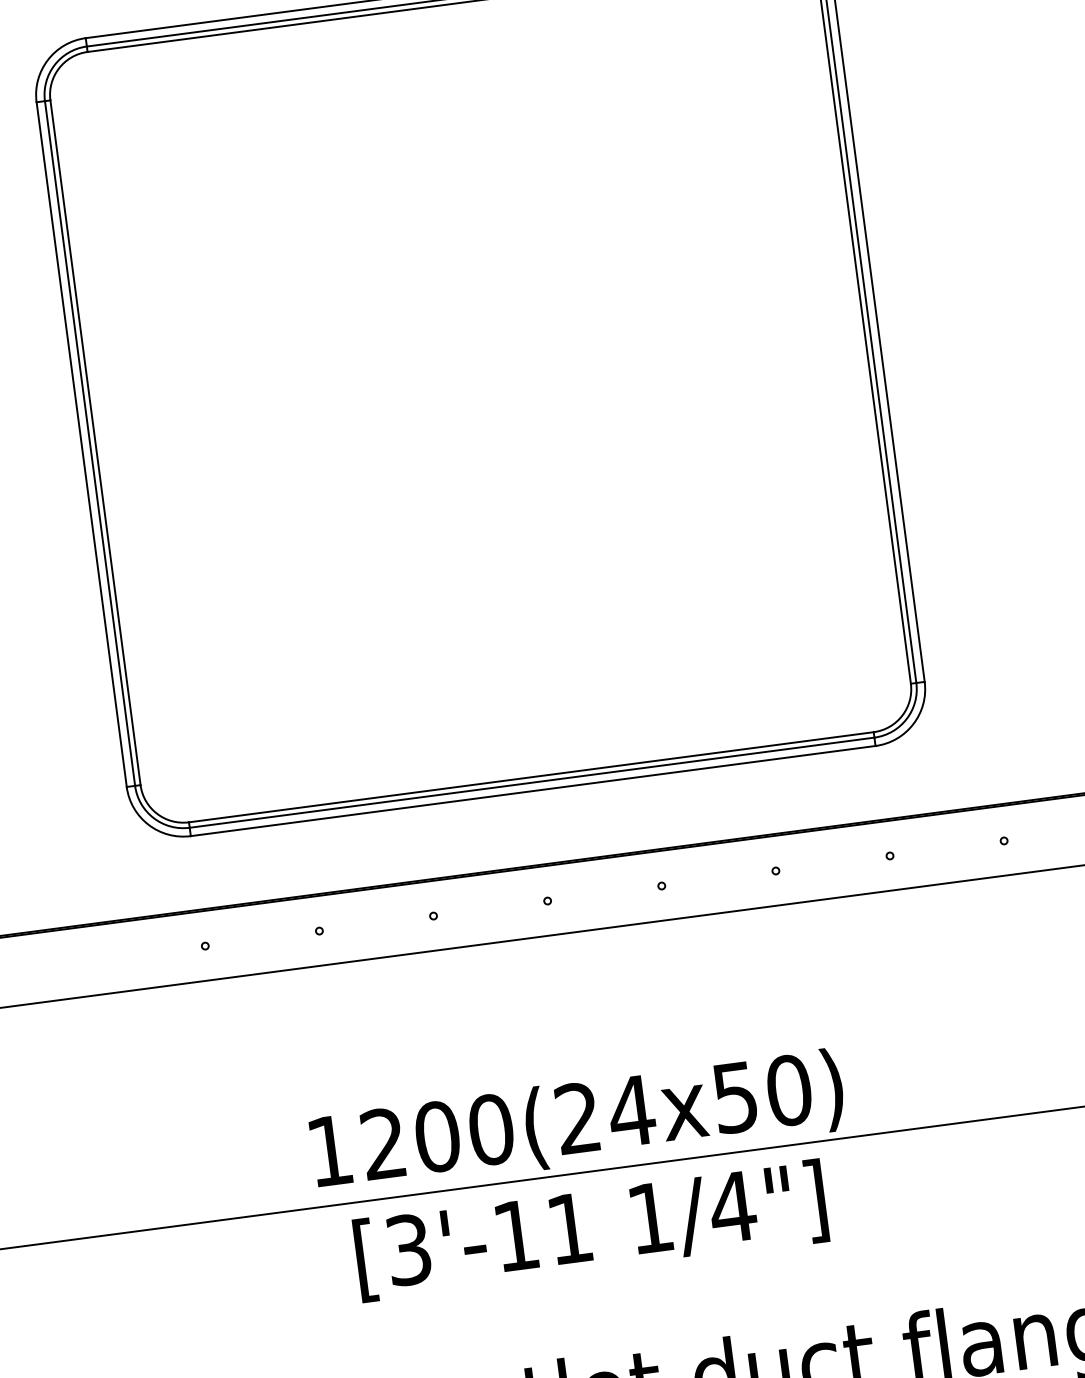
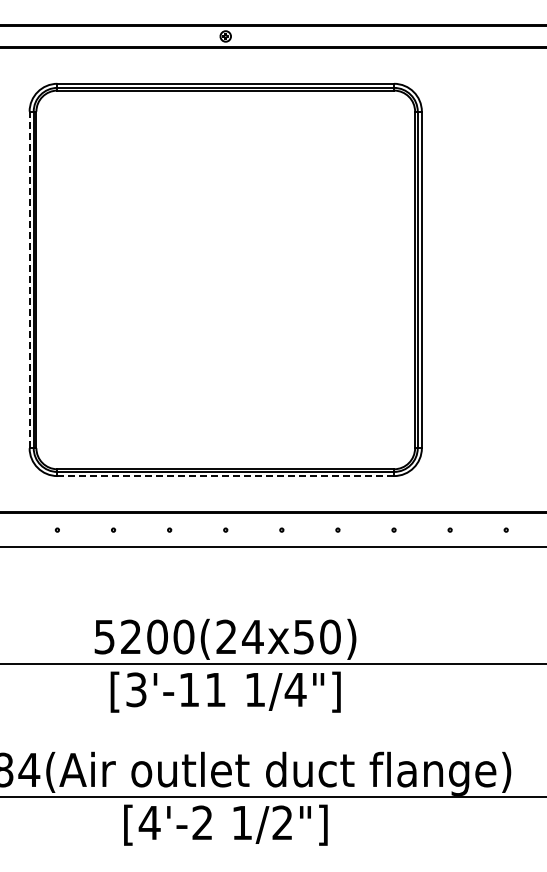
line: (81, 443) -> (29, 279), solid -> dashed
line: (532, 791) -> (225, 476), solid -> dashed
text: (329, 1151) -> (104, 637), 1200(24x50) -> 5200(24x50)

